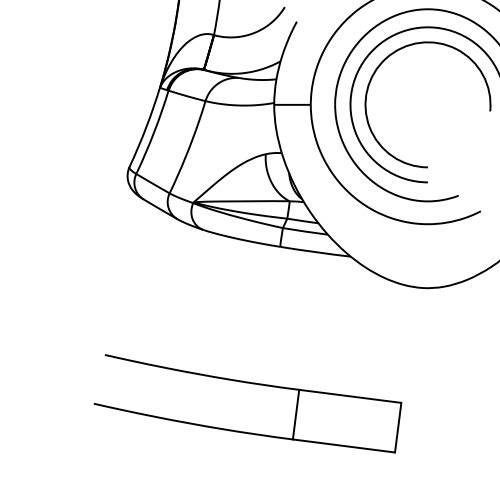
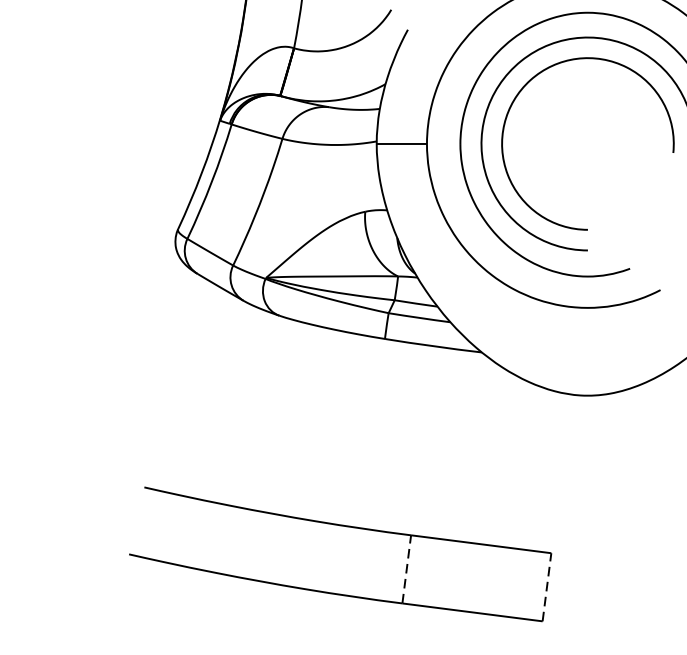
line: (296, 414) -> (407, 569), solid -> dashed
line: (398, 427) -> (547, 587), solid -> dashed

